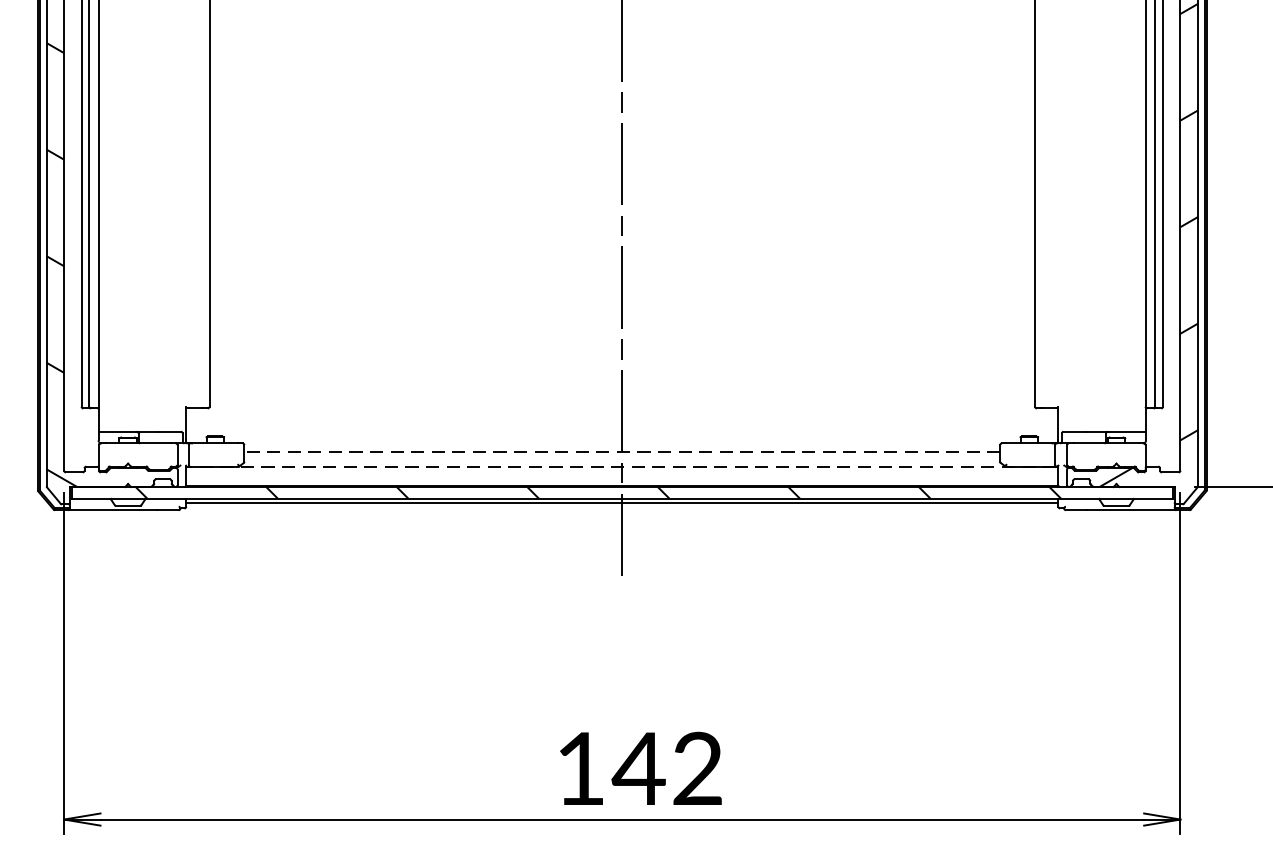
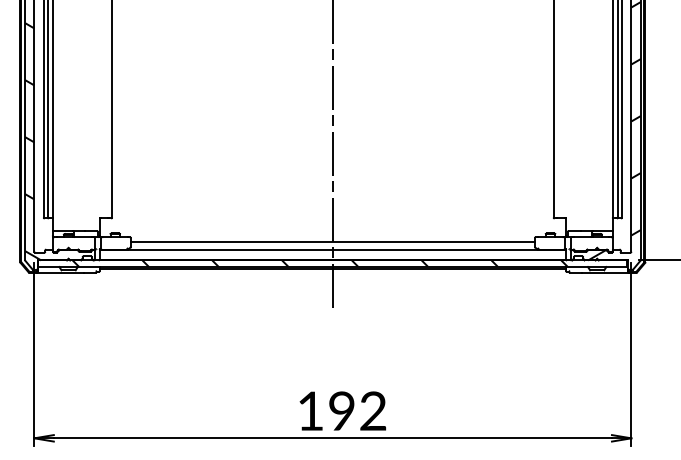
line: (621, 451) -> (332, 241), dashed -> solid
line: (621, 466) -> (332, 249), dashed -> solid
text: (638, 767) -> (341, 410), 142 -> 192

